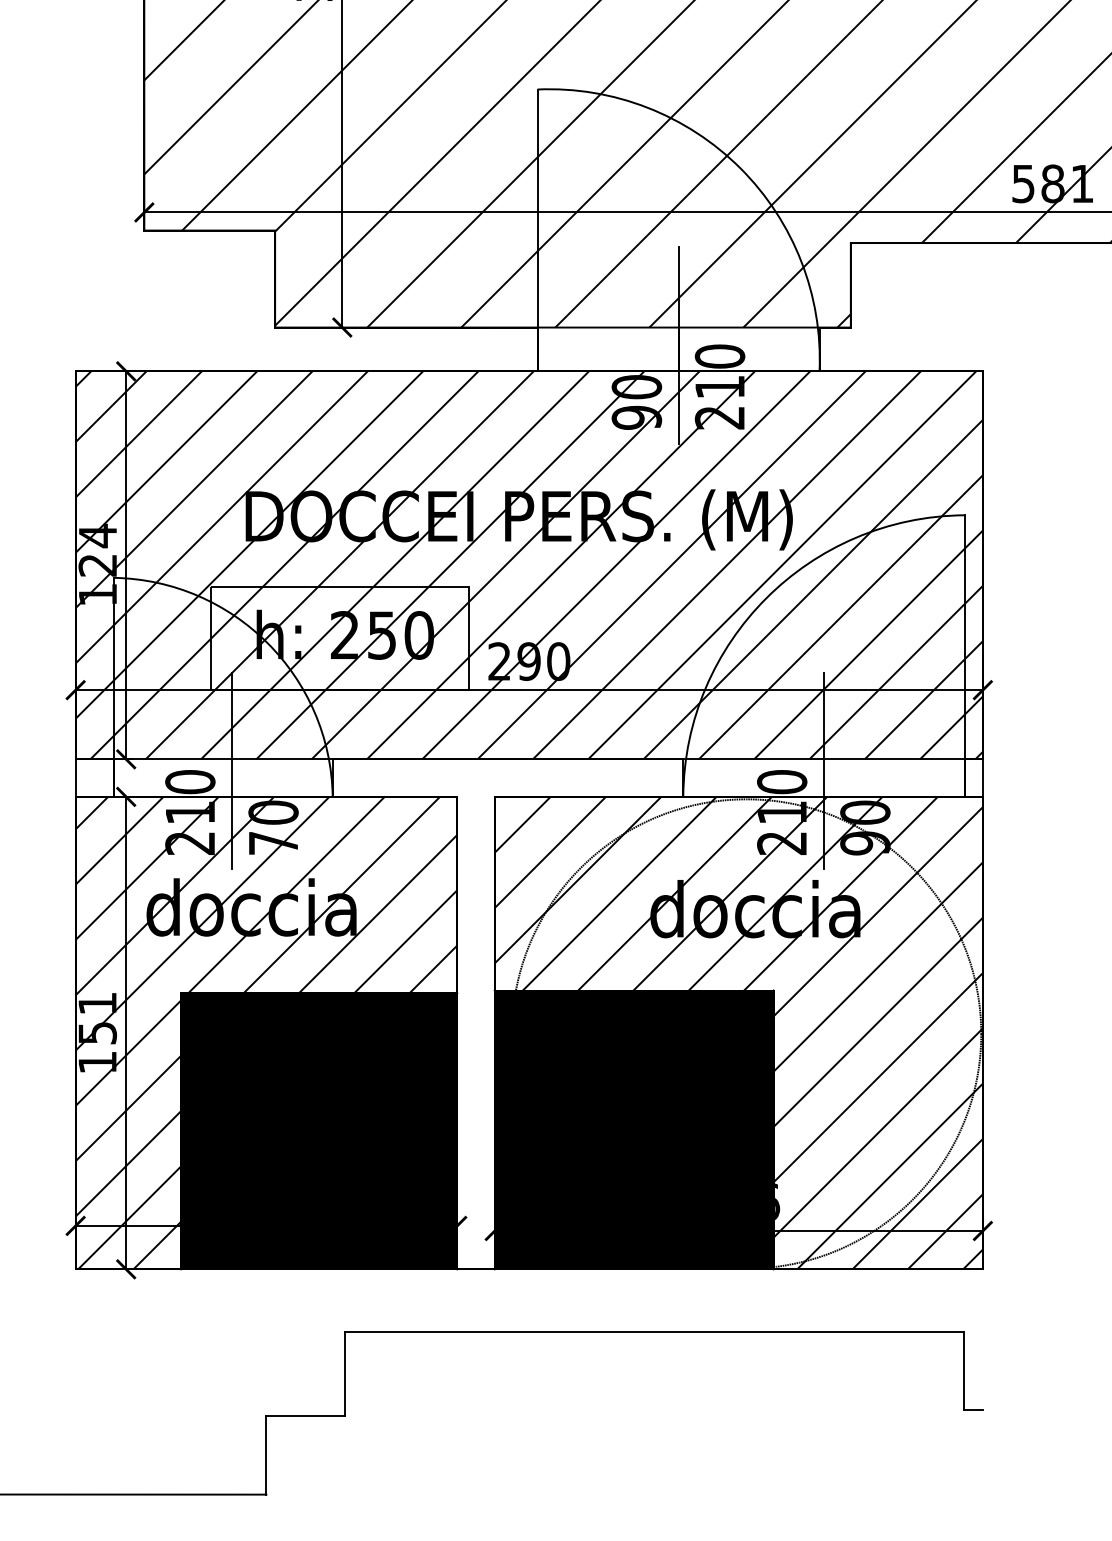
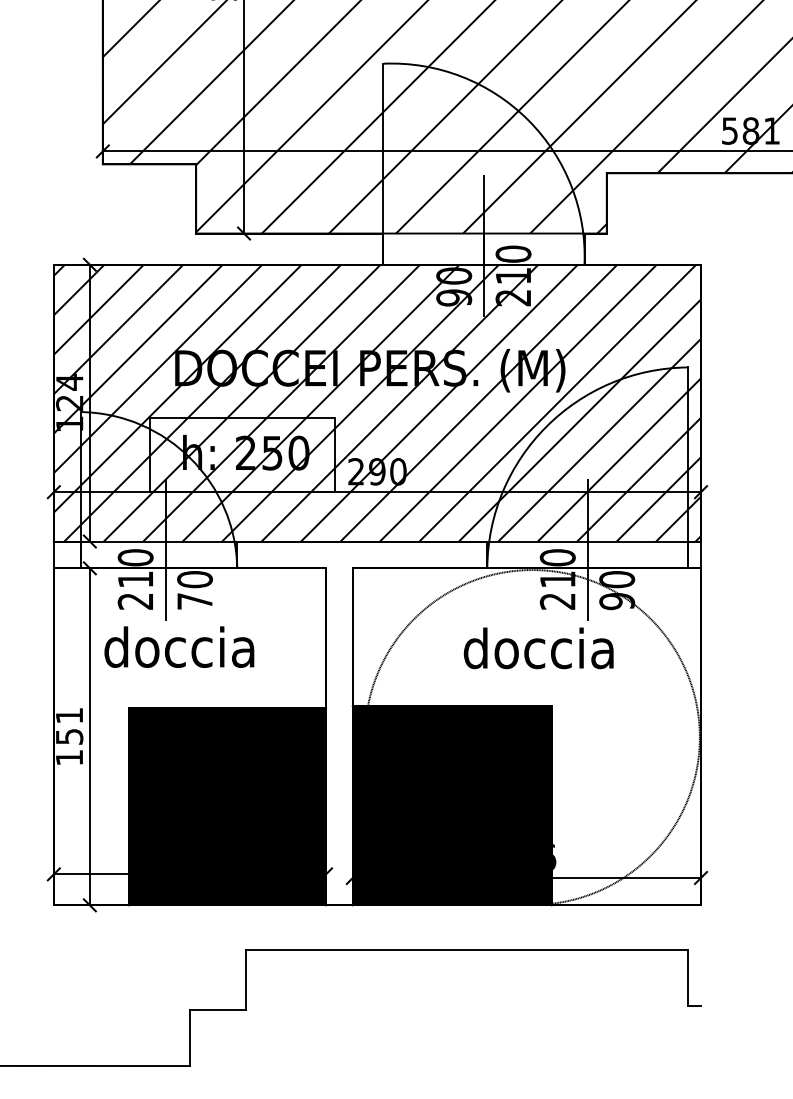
hatch: (265, 1032) -> (189, 736), removed
hatch: (738, 1032) -> (526, 736), removed

